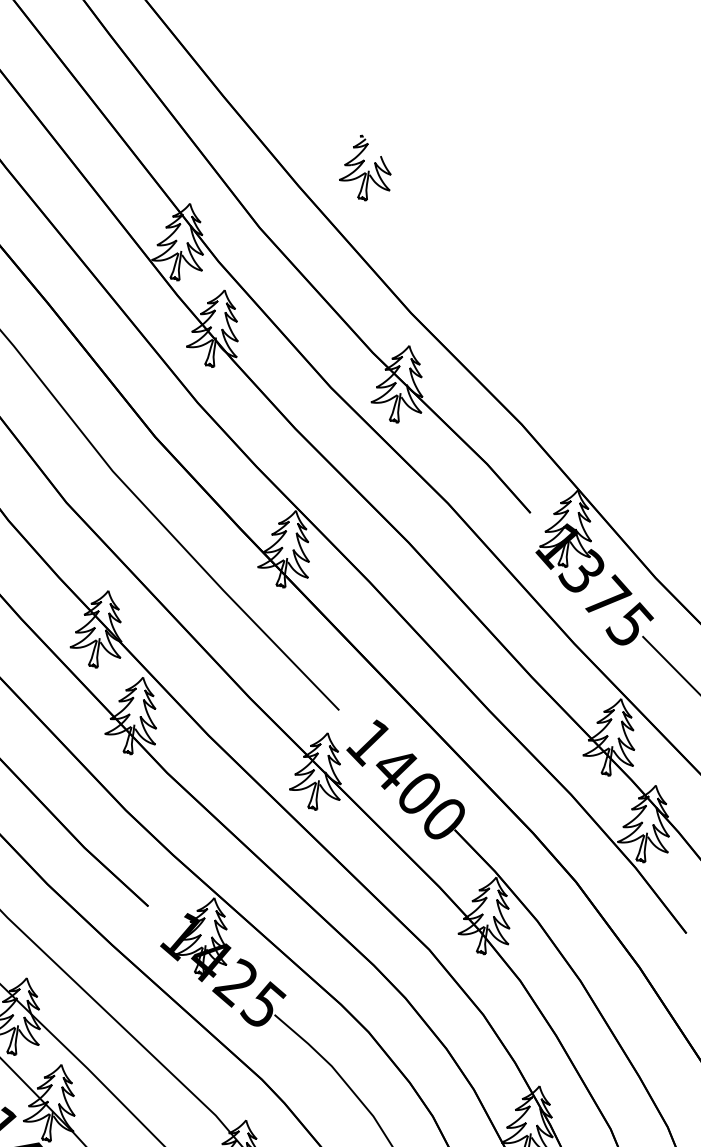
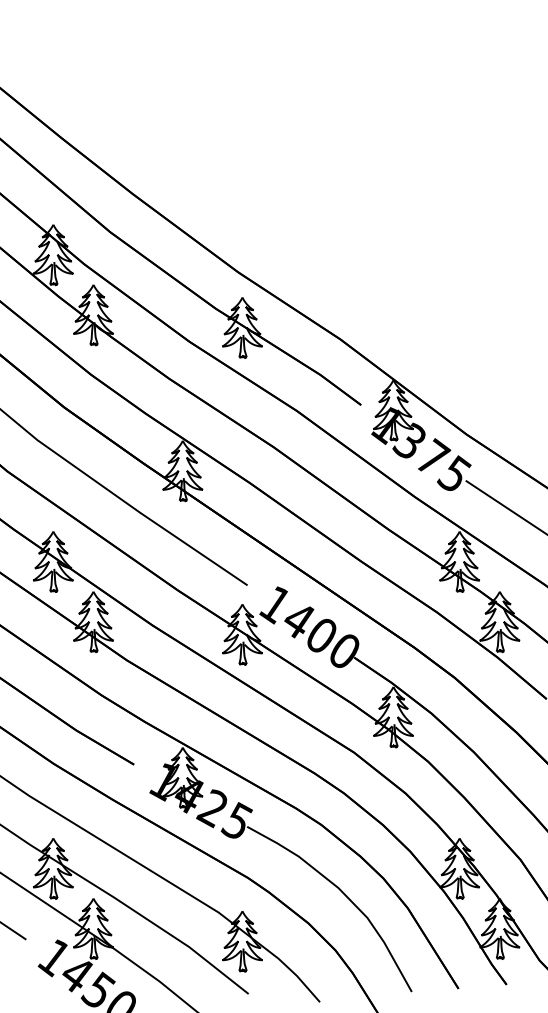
part: (367, 168) -> (182, 169), removed

